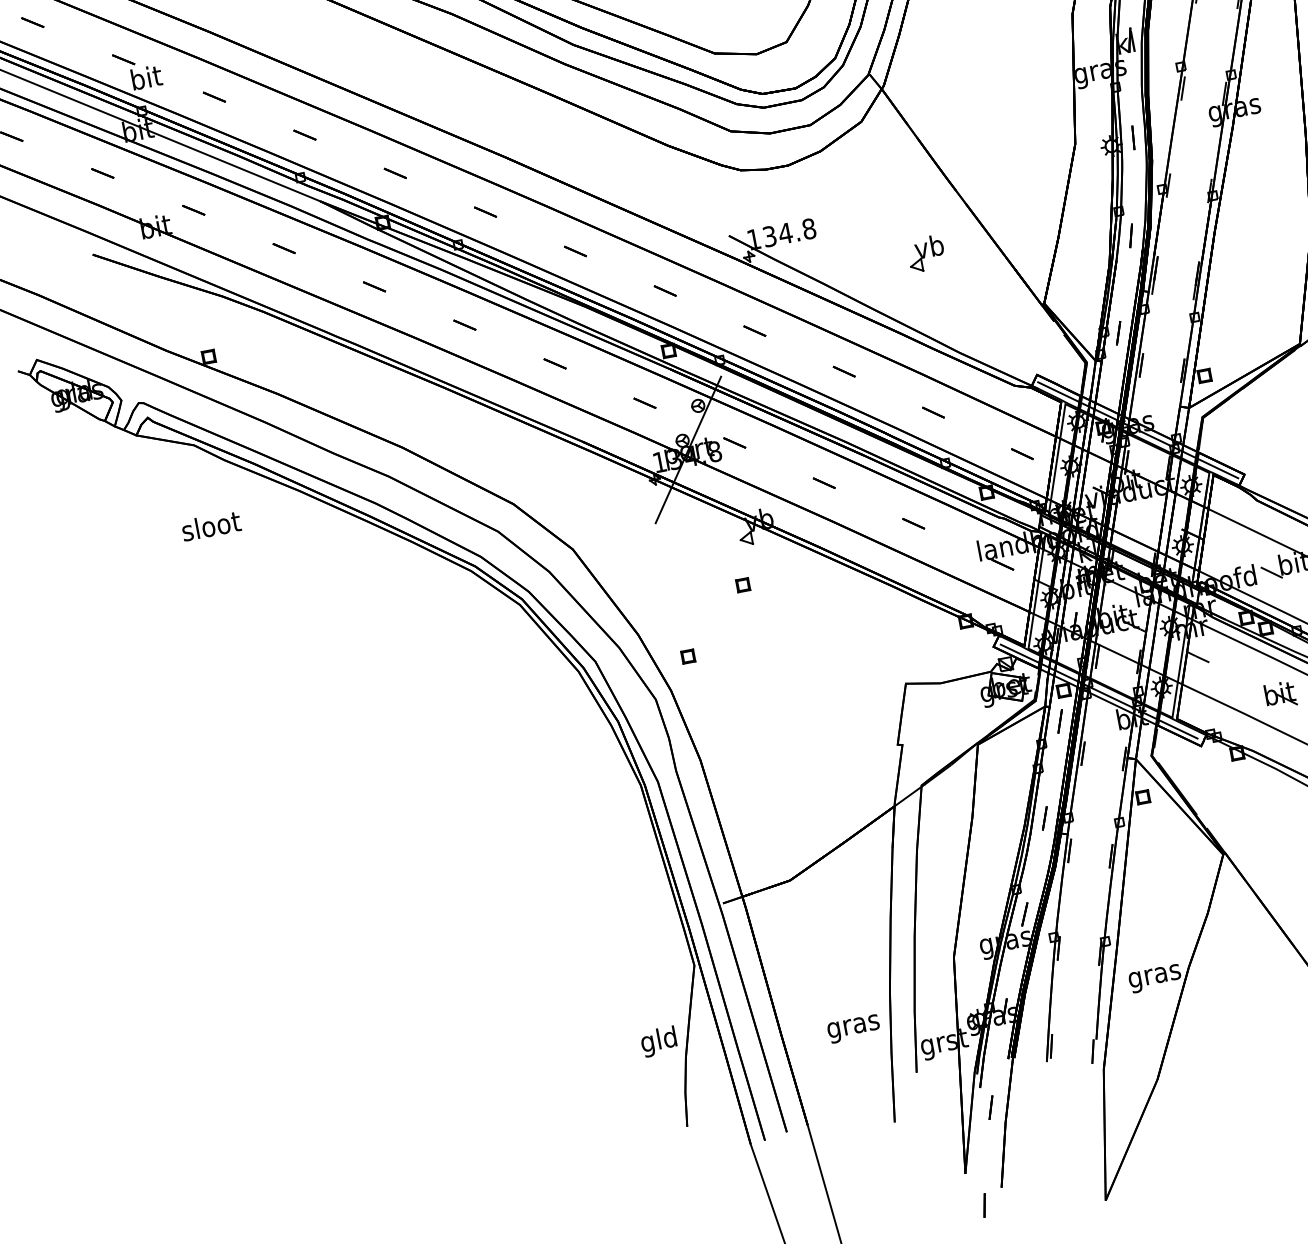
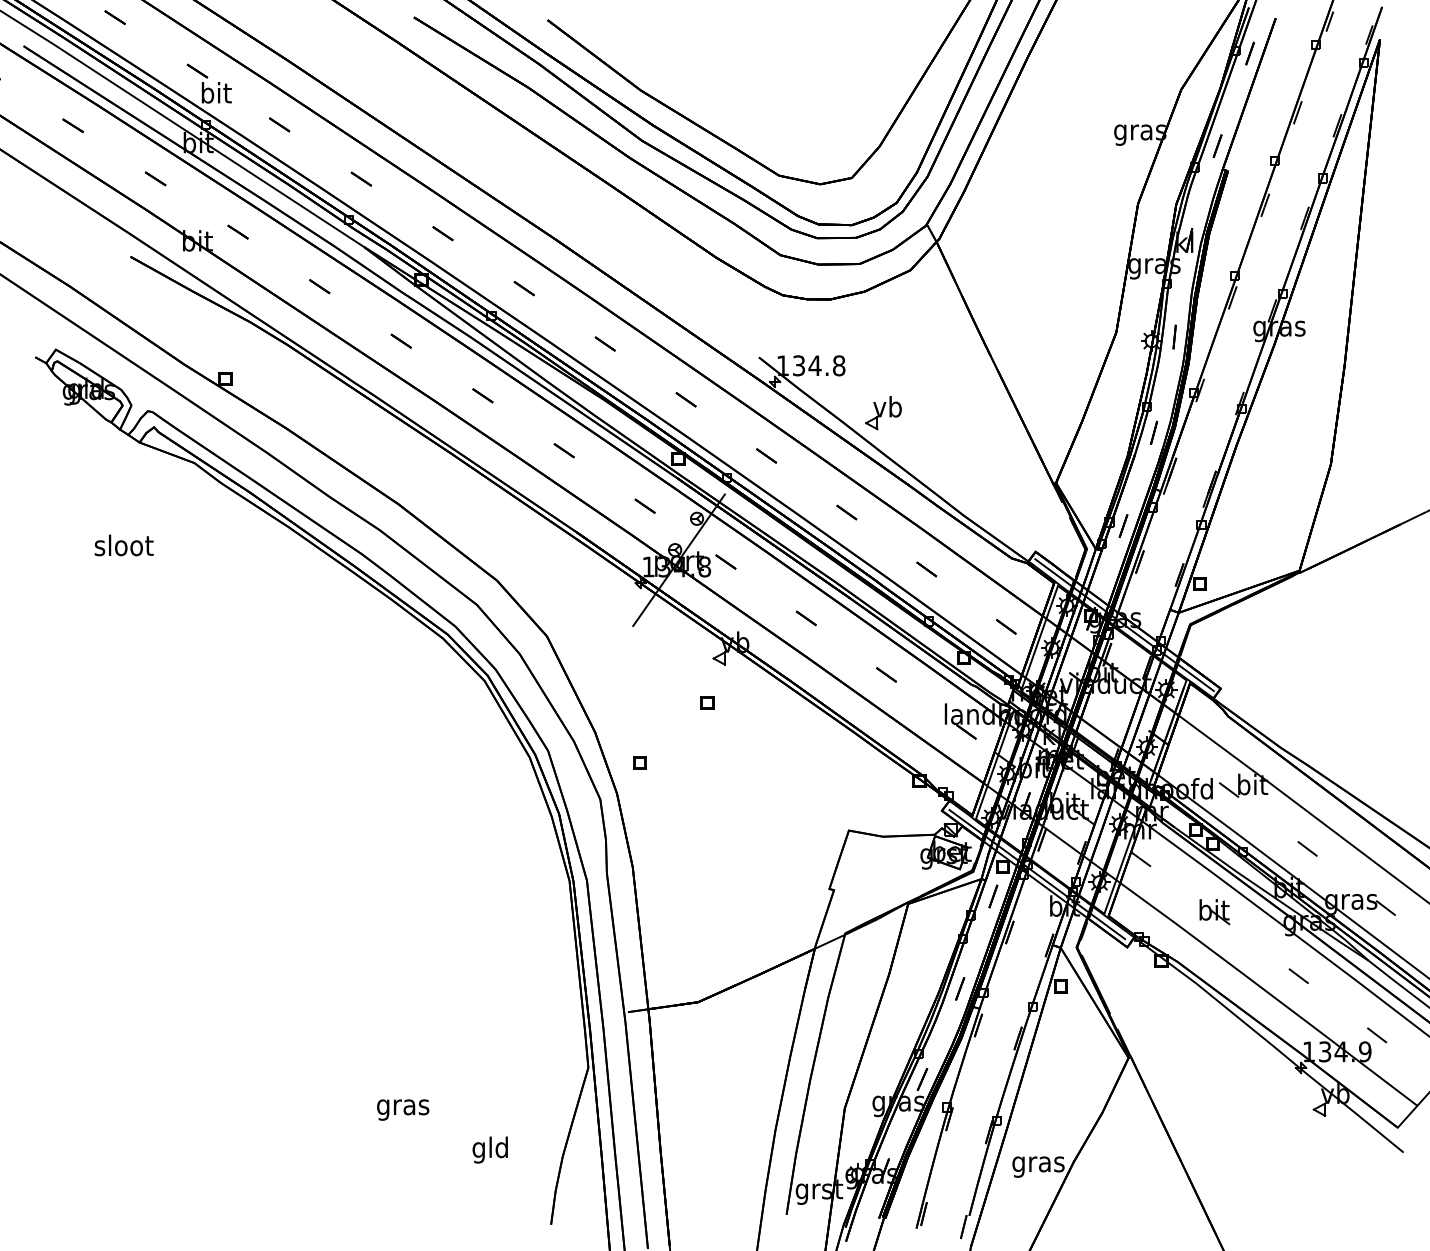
part: (926, 254) -> (883, 413), moved
text: (210, 526) -> (123, 545), moved
text: (854, 1028) -> (403, 1109), moved
text: (658, 1041) -> (489, 1149), moved

